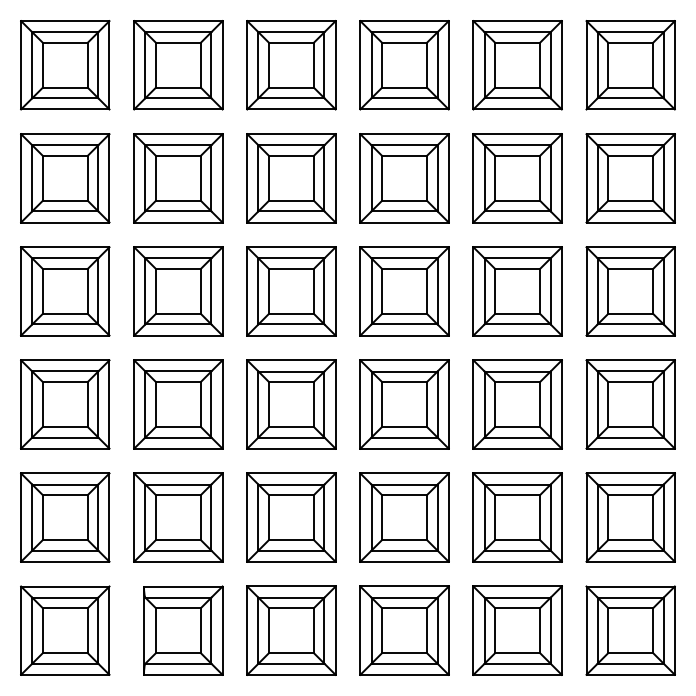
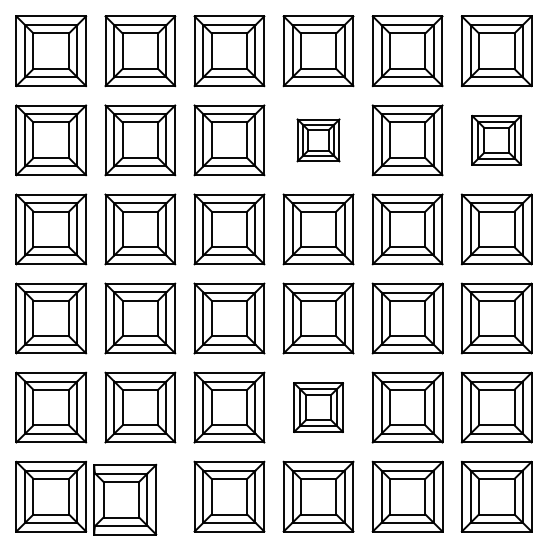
part: (404, 178) -> (318, 140), size x0.6
part: (630, 178) -> (496, 140), size x0.7
part: (404, 517) -> (318, 407), size x0.7
part: (183, 630) -> (125, 499), moved

